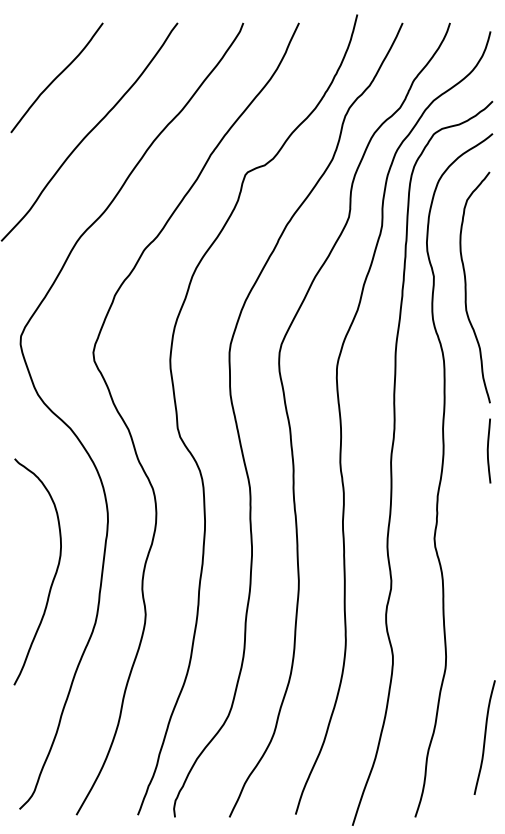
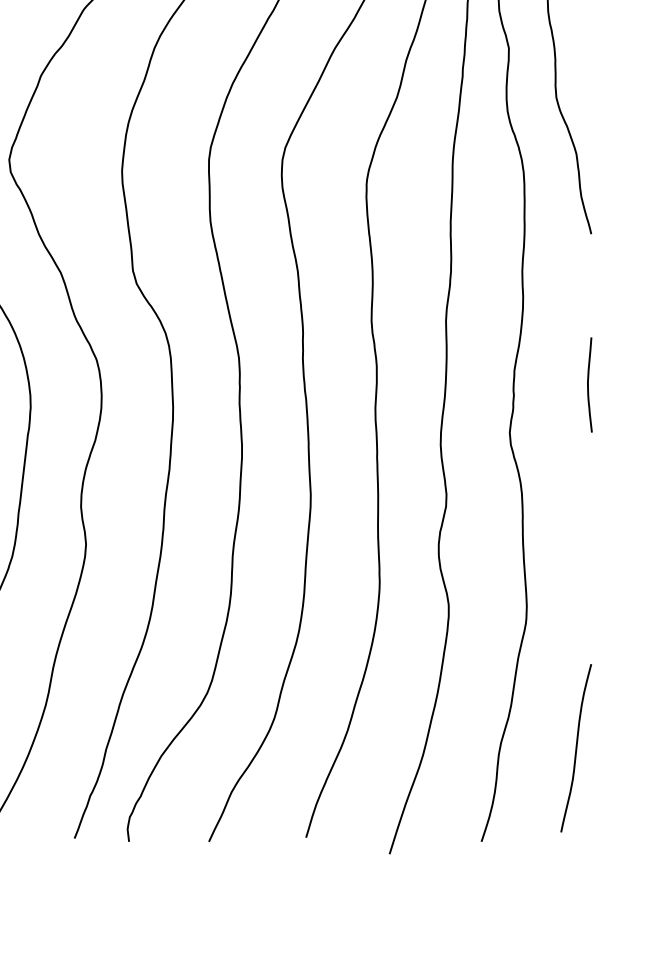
curve: (488, 450) -> (589, 384), moved
curve: (484, 737) -> (575, 748), moved

